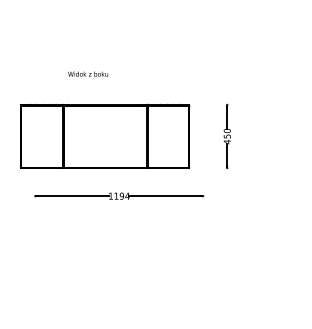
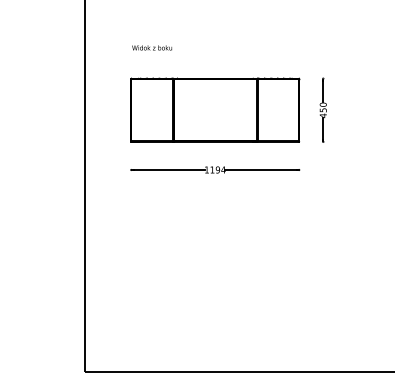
text: (88, 73) -> (152, 47), moved
part: (105, 135) -> (215, 109), moved

